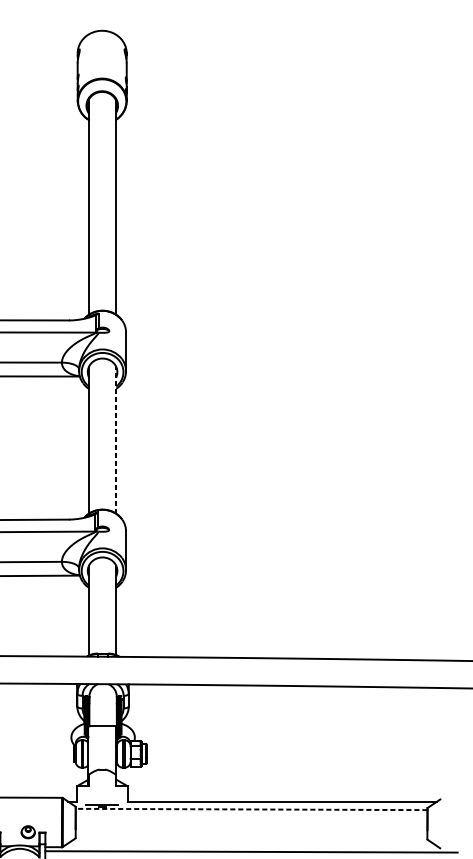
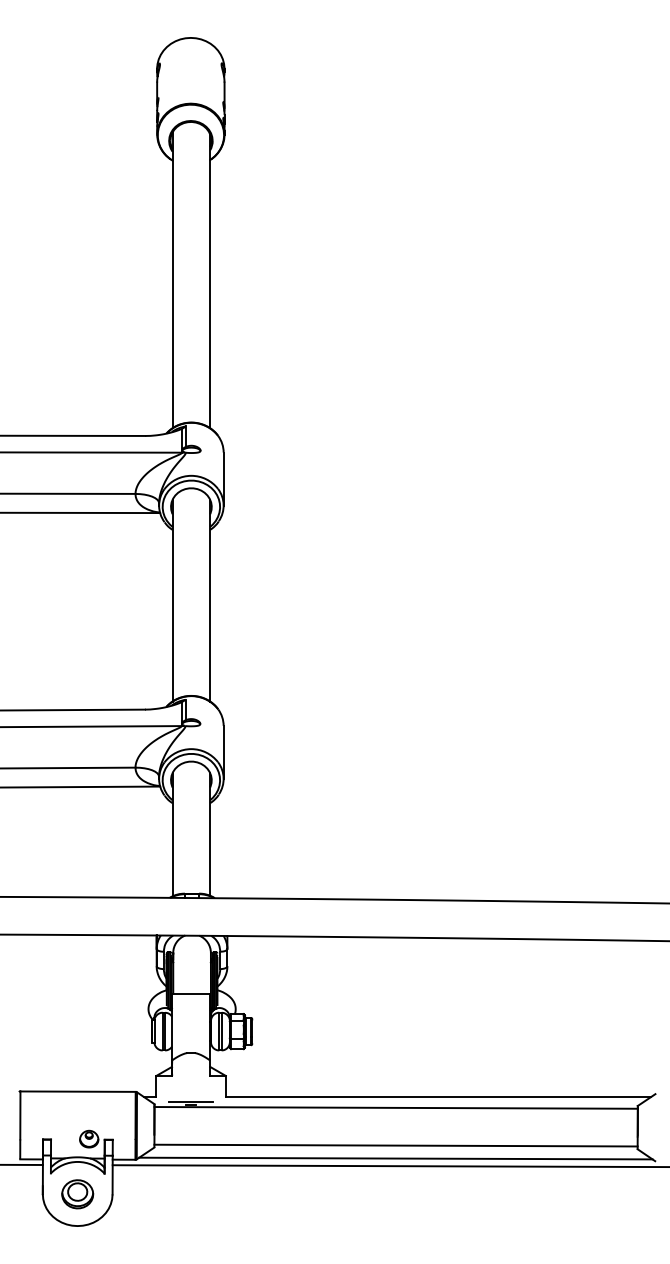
line: (116, 440) -> (210, 600), dashed -> solid
line: (251, 809) -> (396, 1107), dashed -> solid
line: (251, 836) -> (395, 1145), added
line: (251, 846) -> (395, 1158), added

